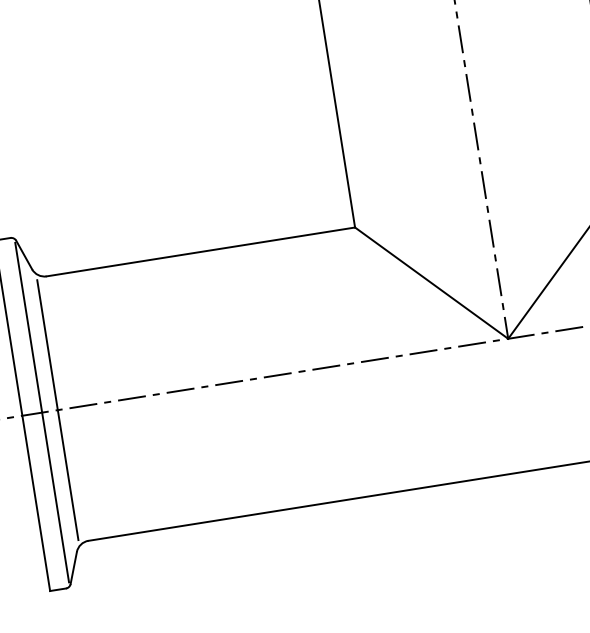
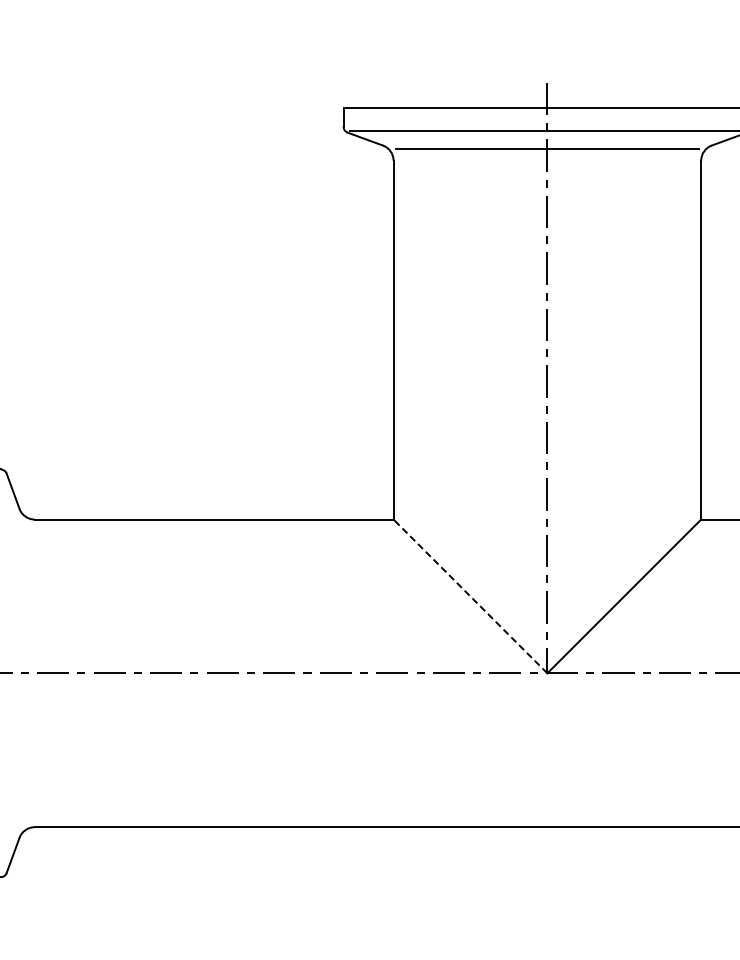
line: (431, 283) -> (470, 596), solid -> dashed
line: (57, 410) -> (23, 673), removed
line: (42, 411) -> (5, 672), removed

